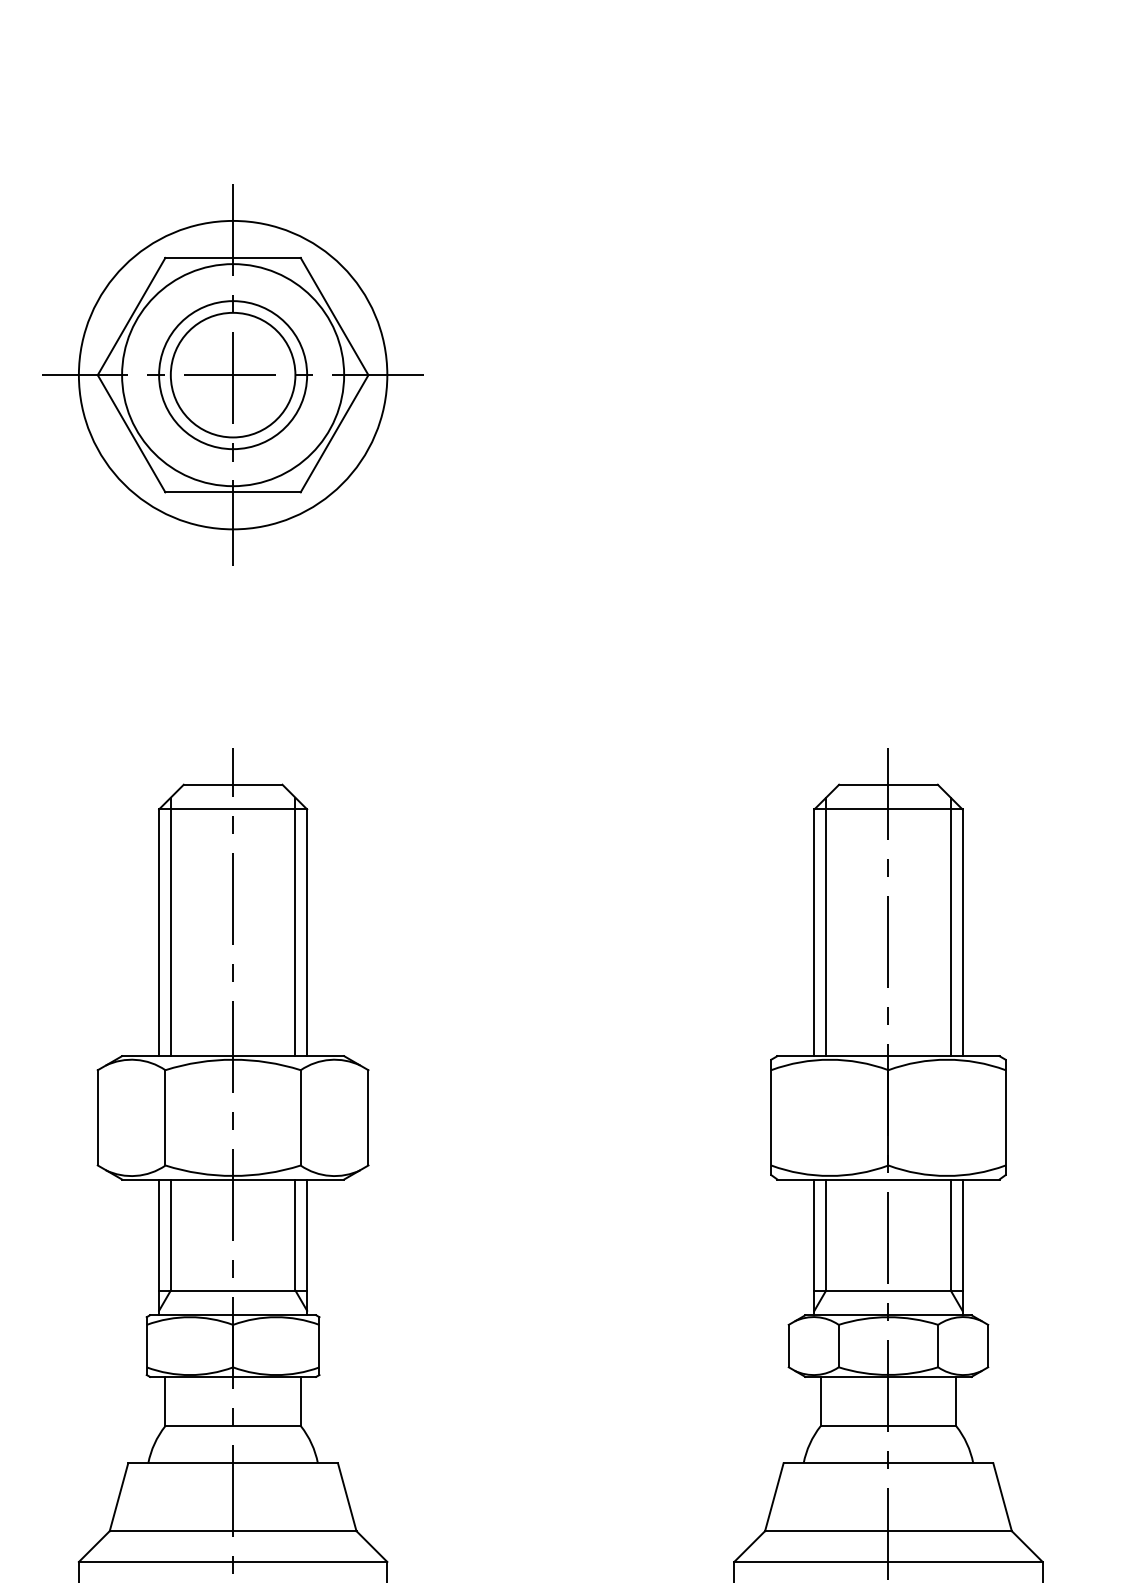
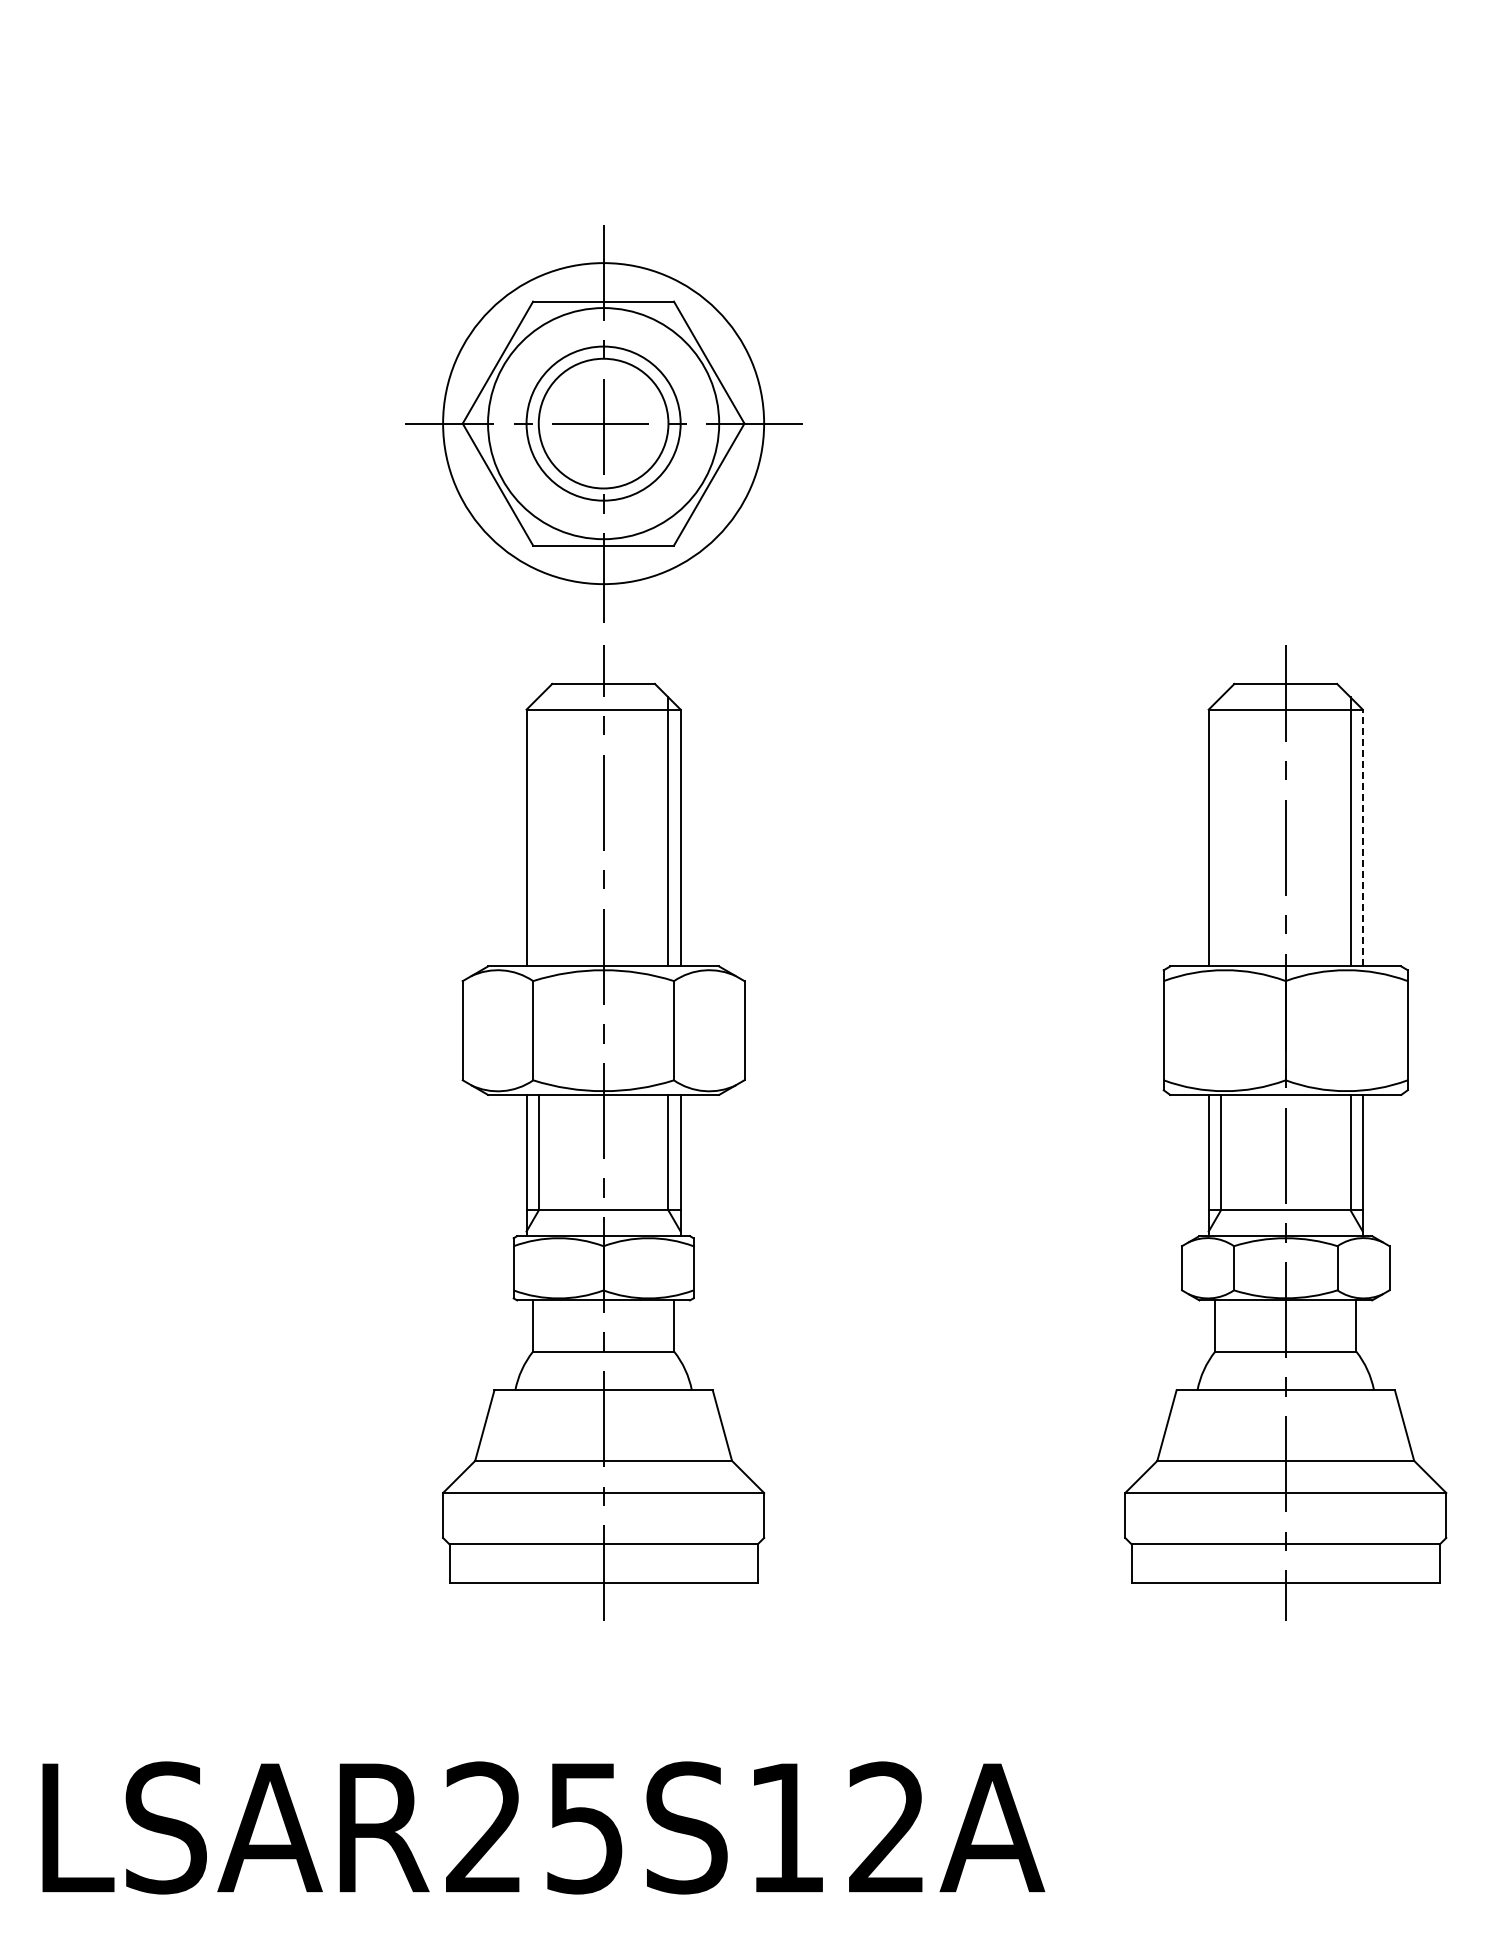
part: (233, 375) -> (603, 423), moved
line: (170, 926) -> (538, 831), removed
line: (825, 926) -> (1220, 831), removed
line: (962, 932) -> (1362, 837), solid -> dashed

